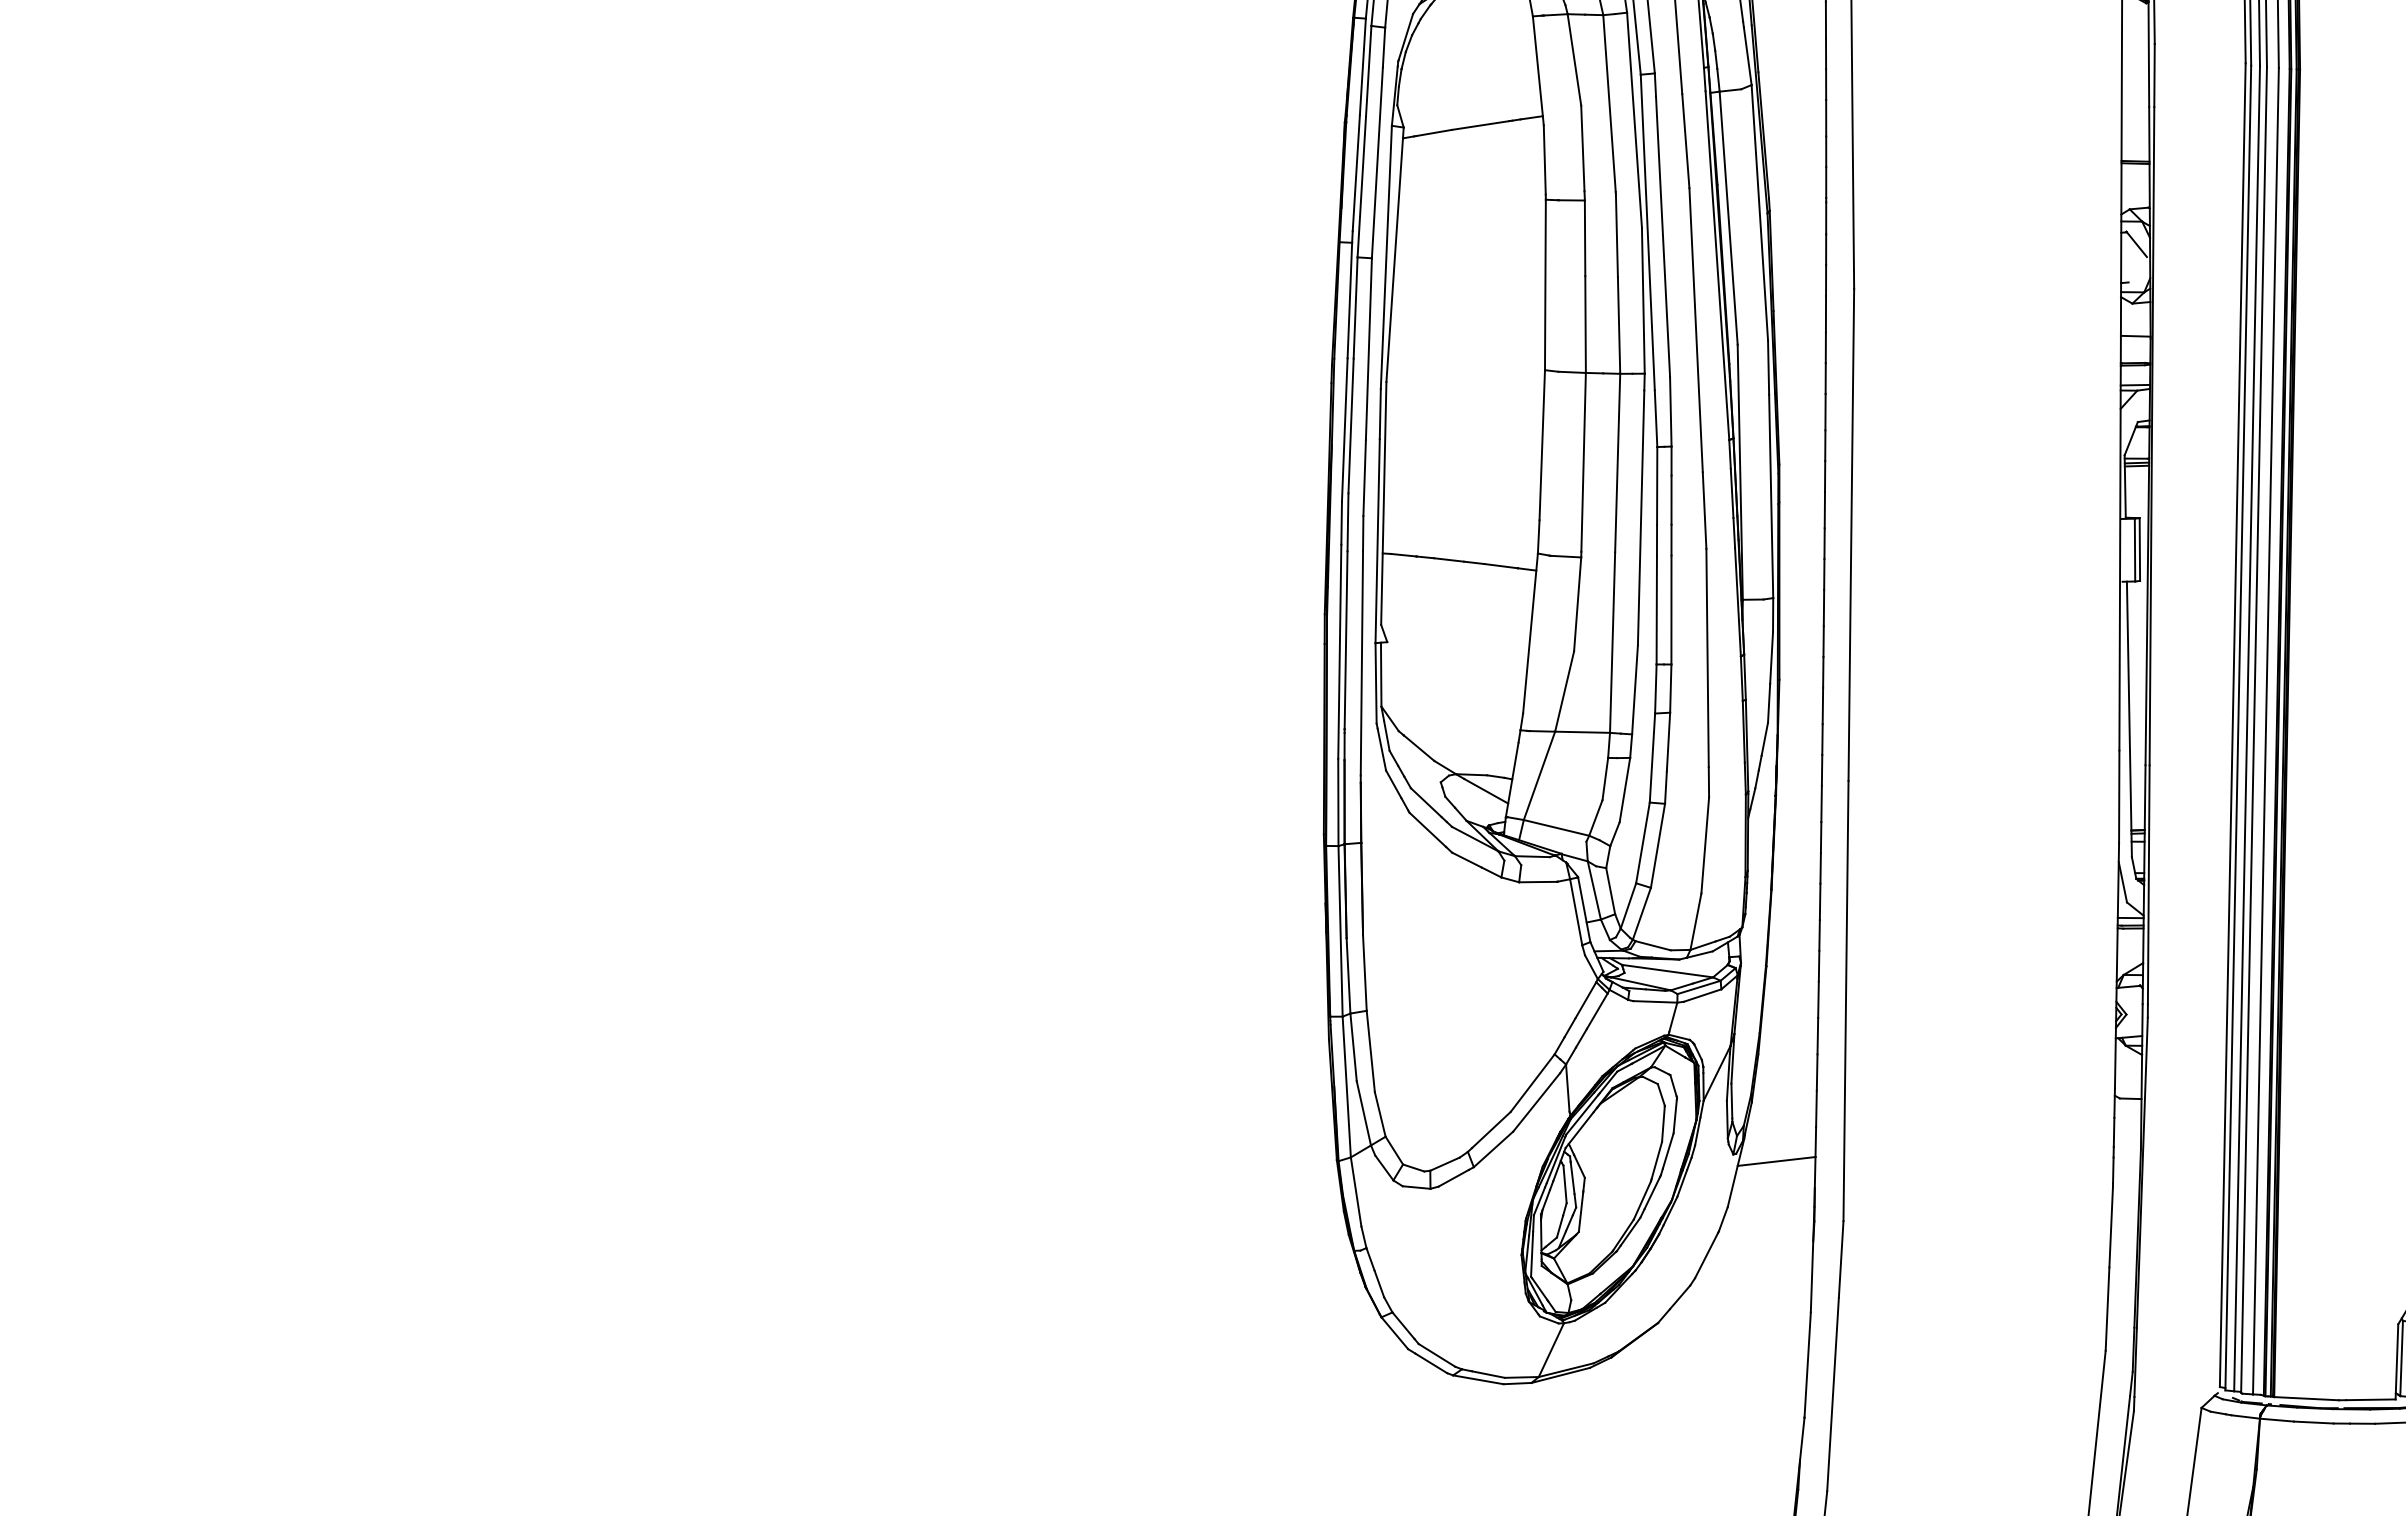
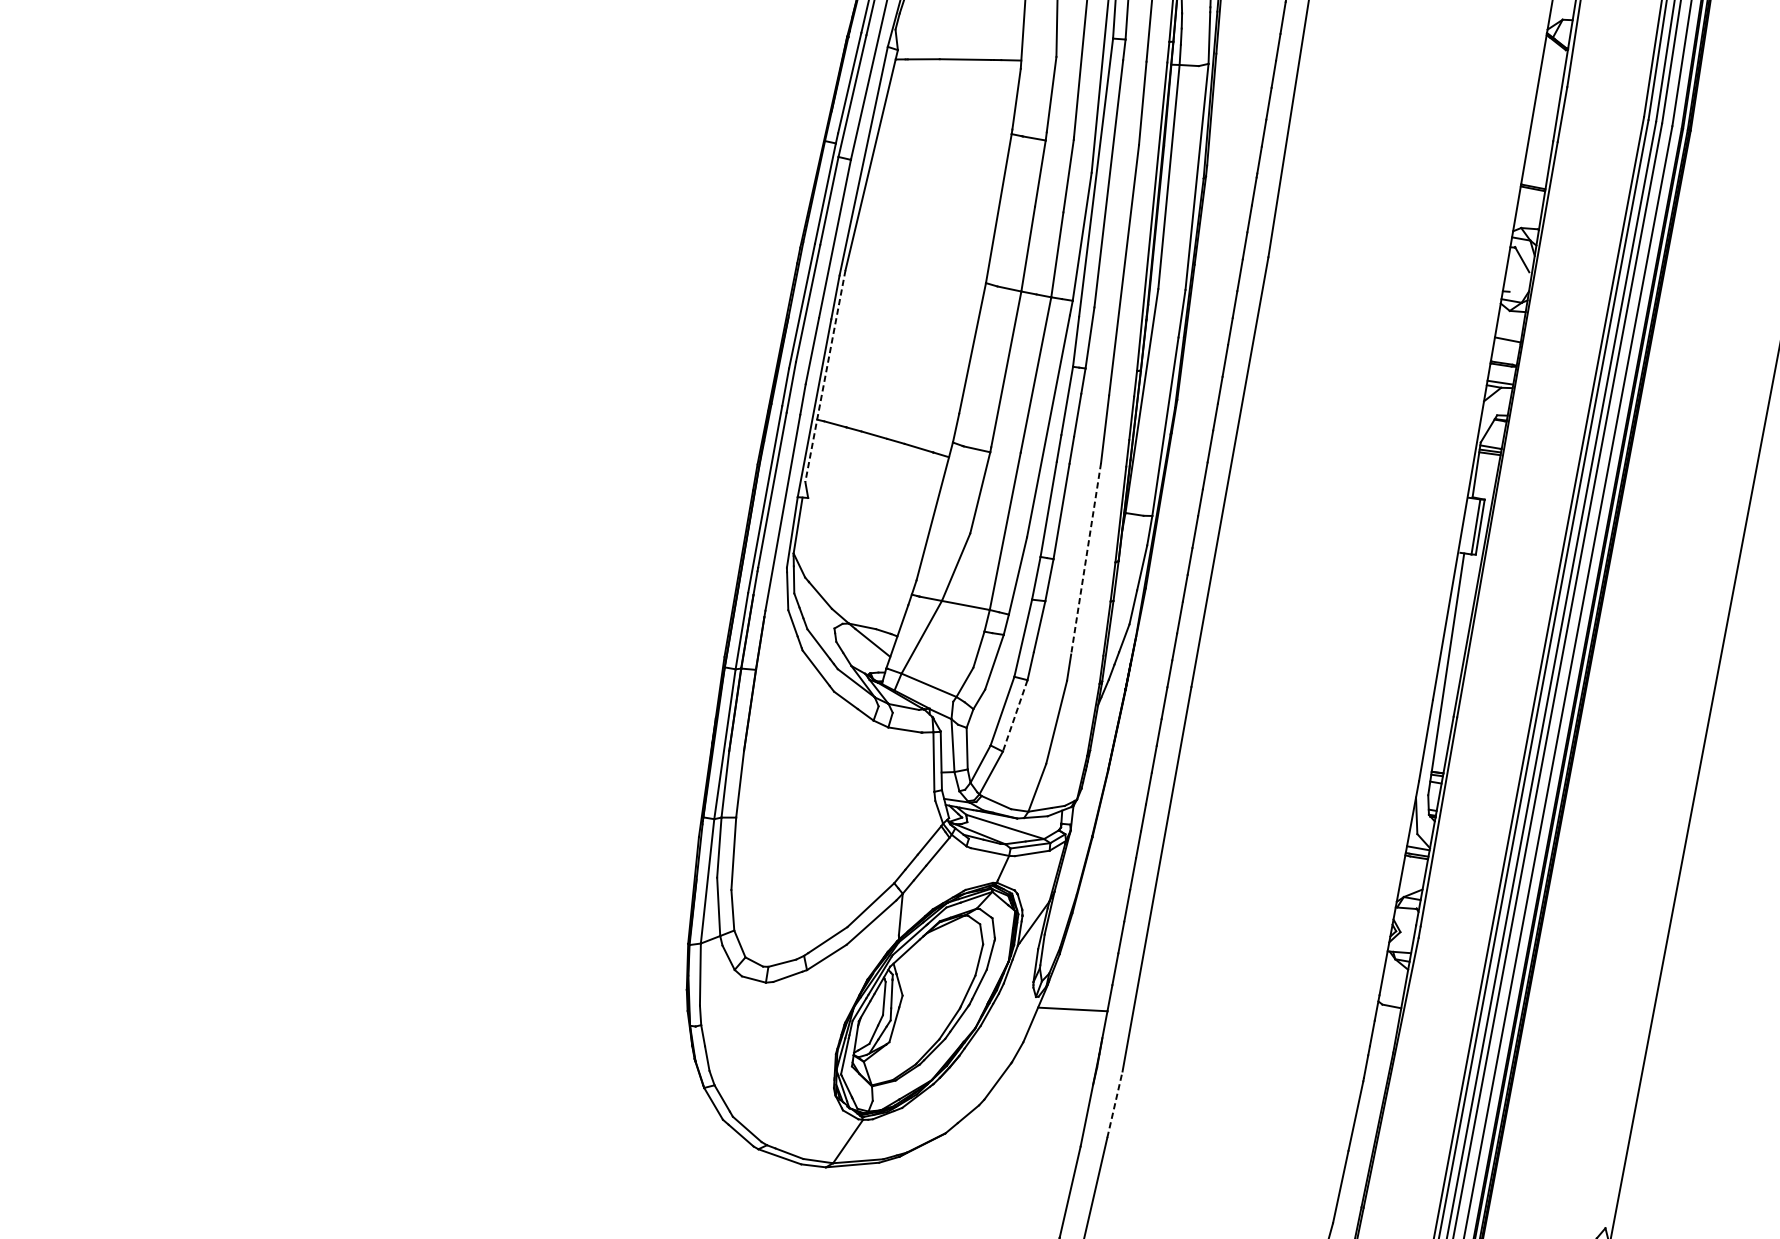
line: (1383, 503) -> (825, 376), solid -> dashed
line: (1707, 658) -> (1085, 559), solid -> dashed
line: (1657, 845) -> (1014, 715), solid -> dashed
line: (1841, 1259) -> (1115, 1104), solid -> dashed

